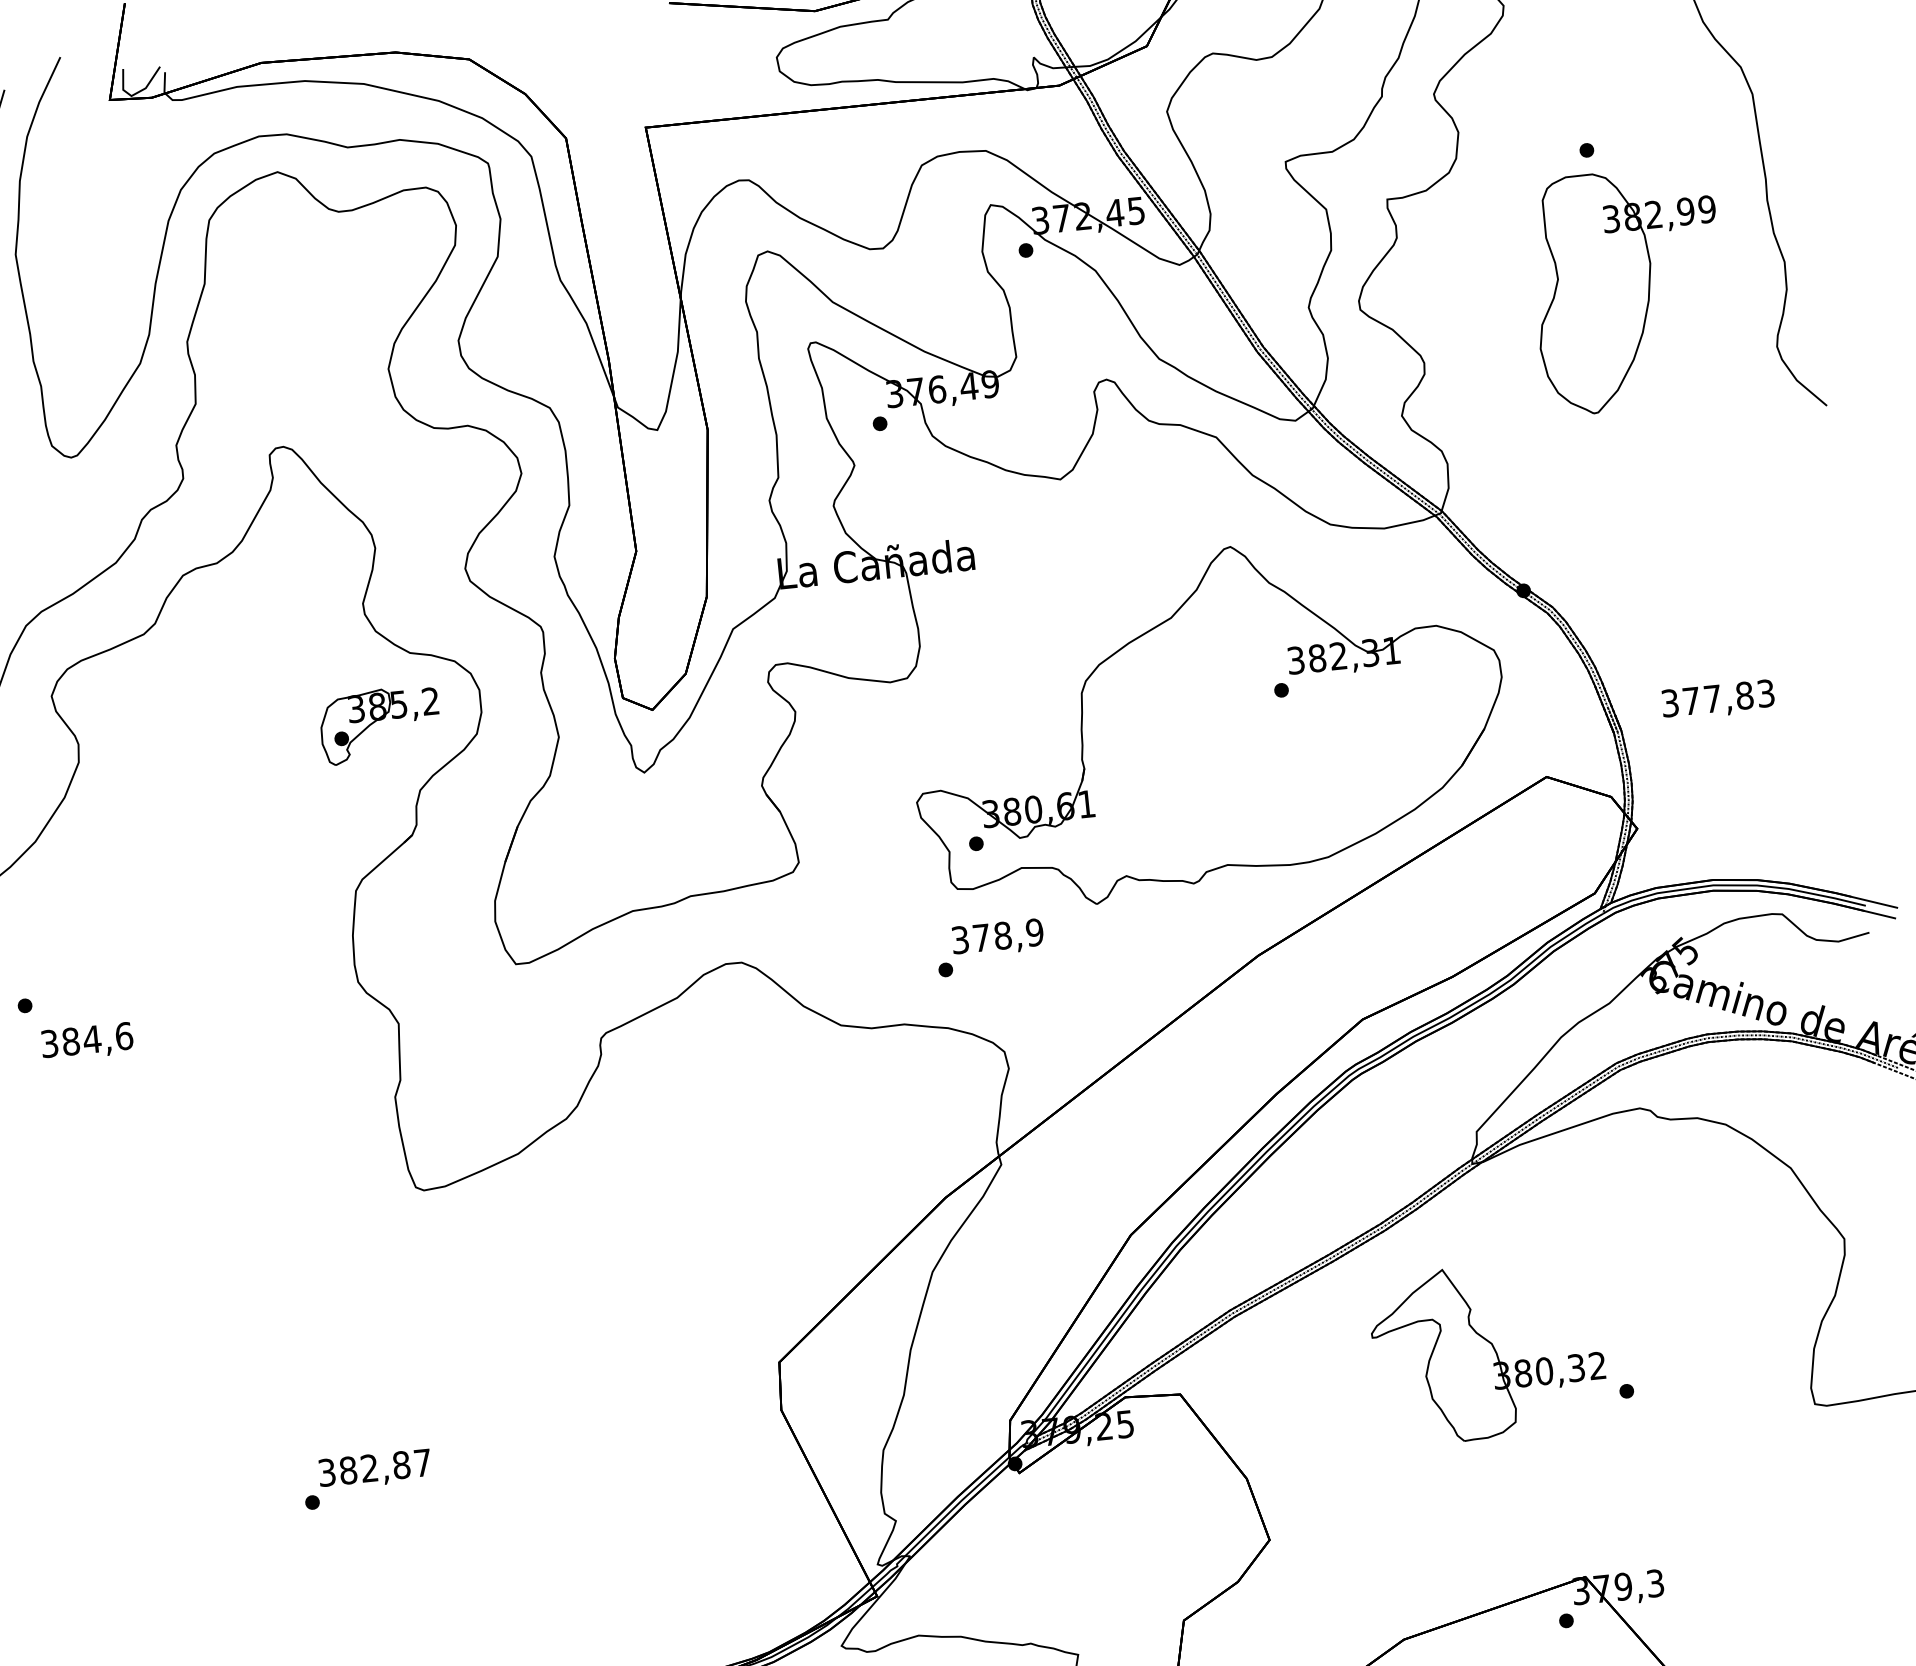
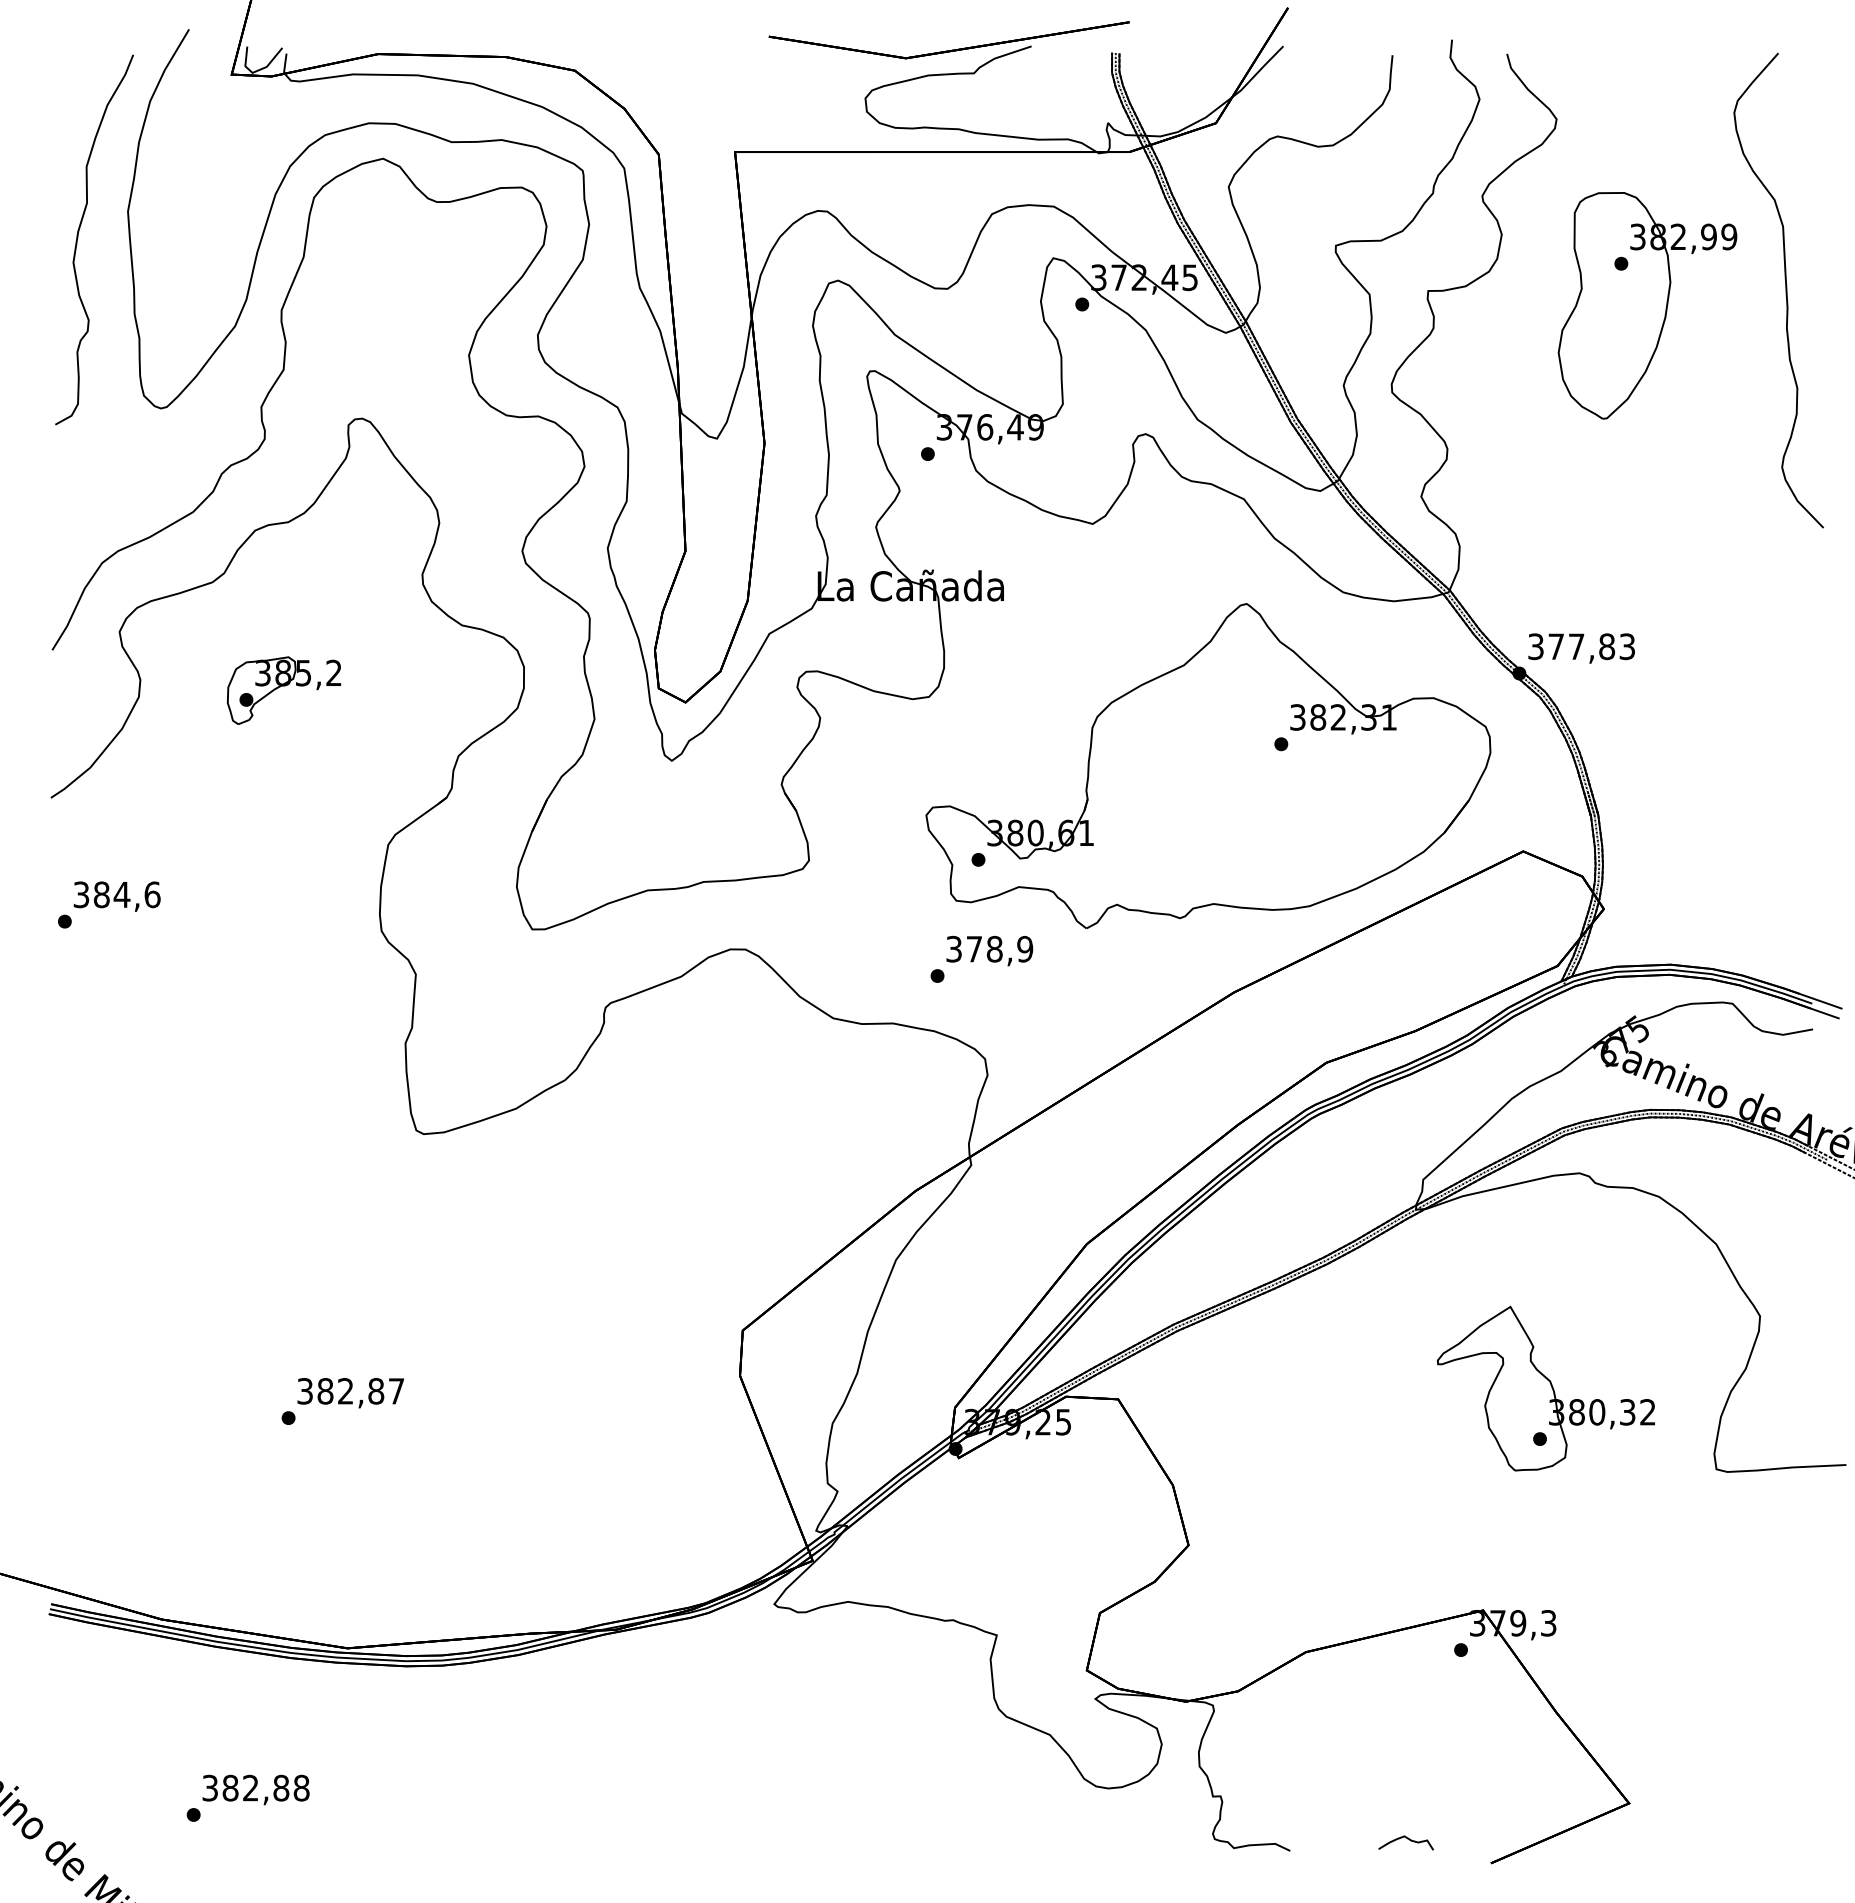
part: (1628, 289) -> (1647, 305), moved
text: (1718, 700) -> (1581, 648), moved
part: (379, 725) -> (283, 690), moved
text: (86, 1041) -> (116, 896), moved
part: (1487, 1351) -> (1545, 1388), moved

